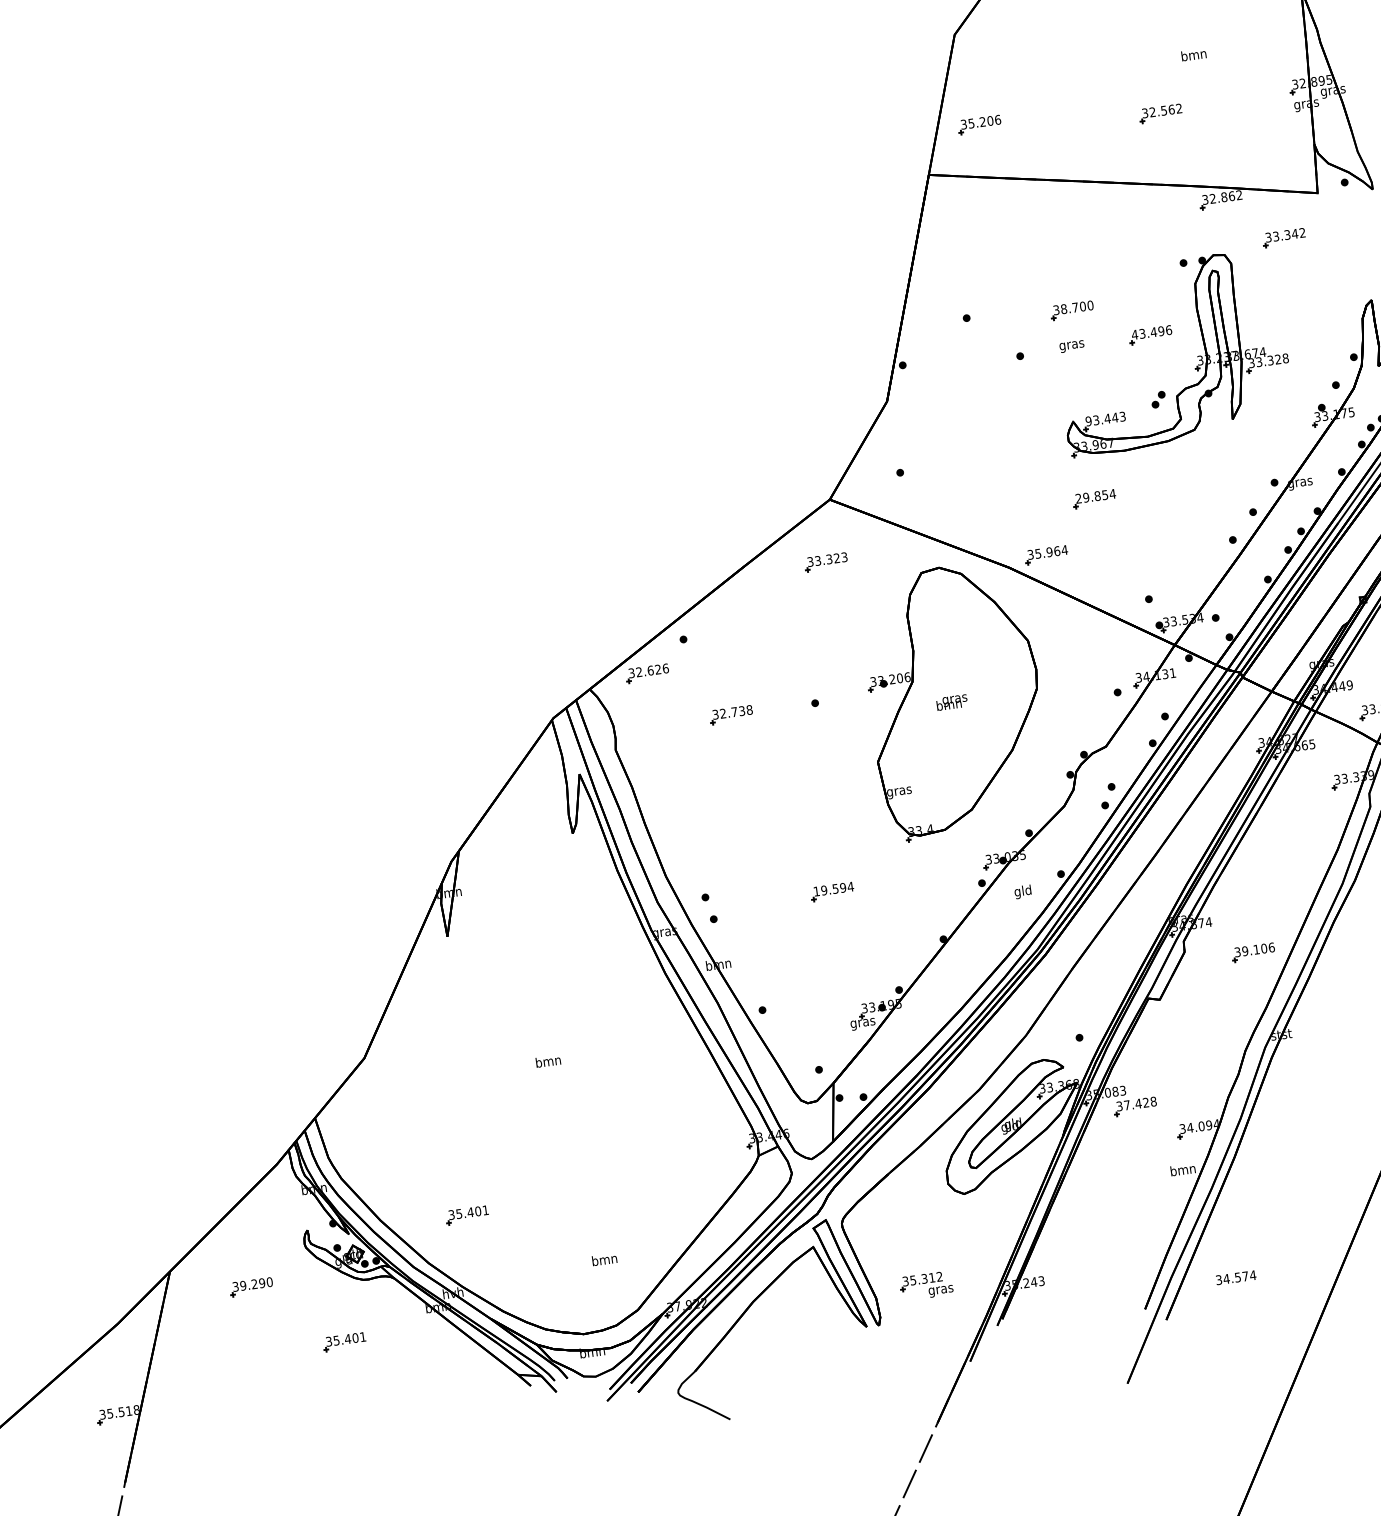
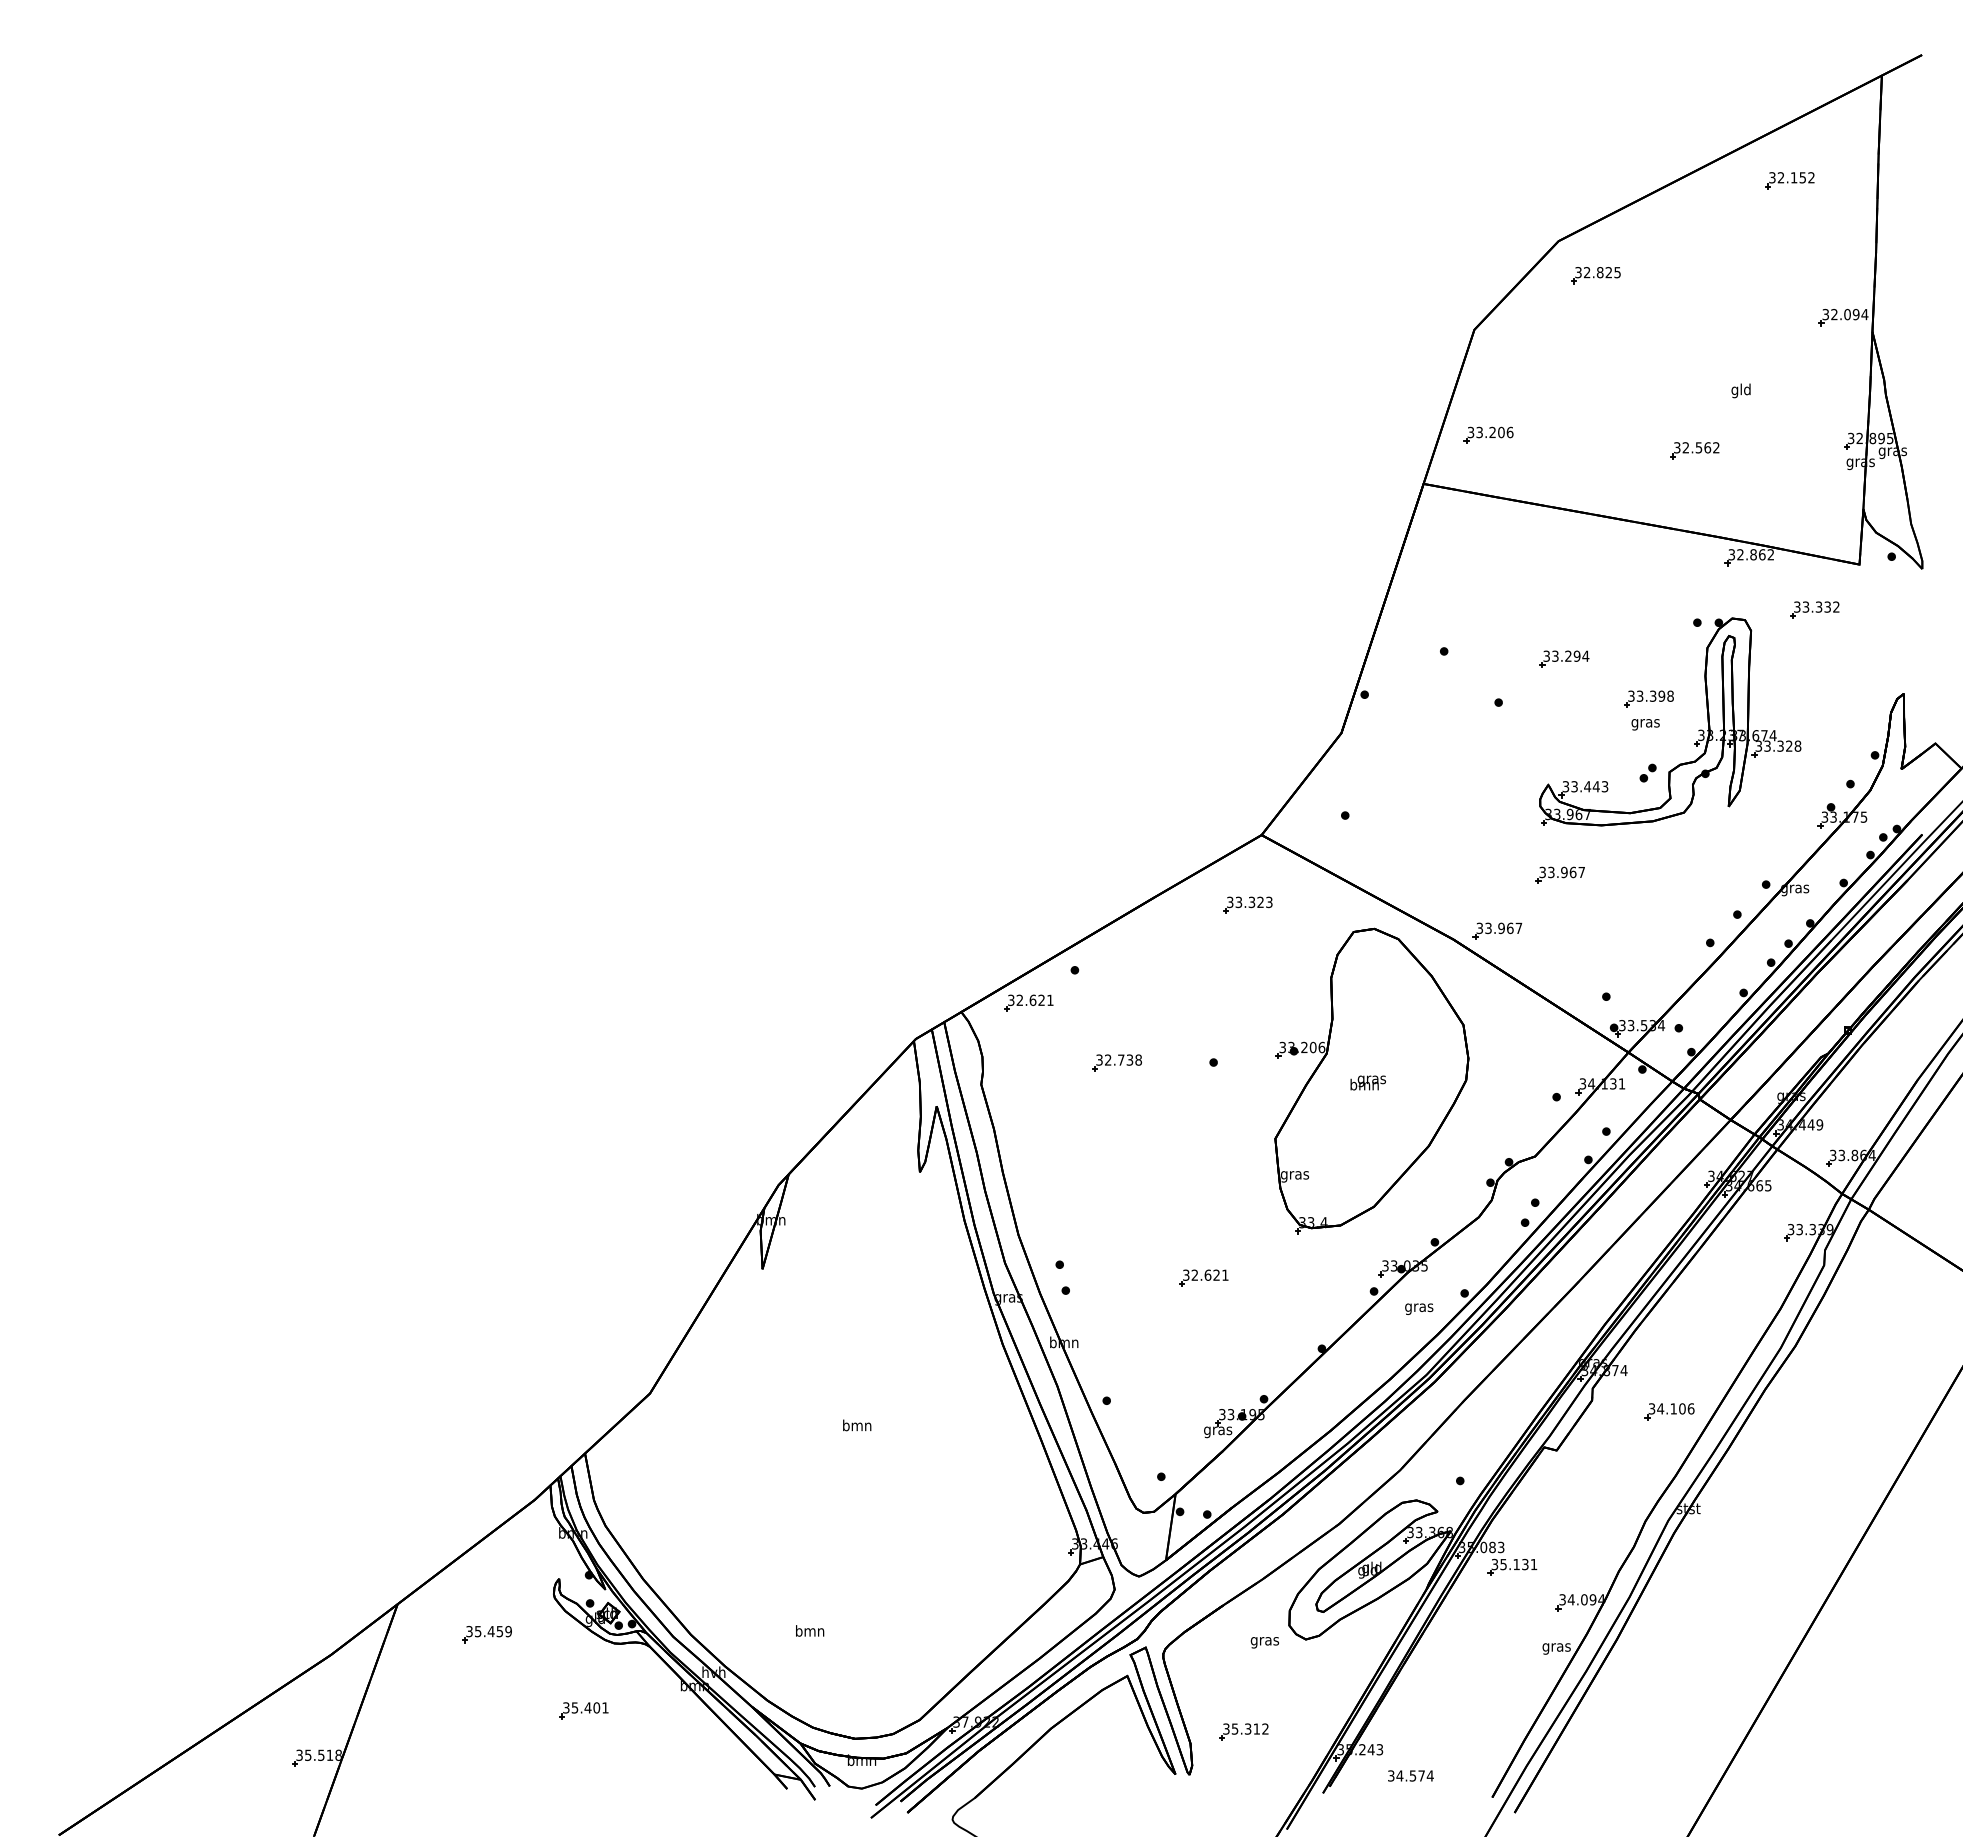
text: (1194, 55) -> (1741, 390), bmn -> gld
text: (971, 122) -> (1479, 431), 35.206 -> 33.206
text: (1294, 233) -> (1827, 606), 33.342 -> 33.332
text: (1077, 306) -> (1570, 655), 38.700 -> 33.294
text: (1151, 331) -> (1650, 695), 43.496 -> 33.398
text: (1071, 346) -> (1645, 724), moved
text: (1088, 421) -> (1565, 786), 93.443 -> 33.443
text: (1095, 496) -> (1562, 872), 29.854 -> 33.967
text: (1051, 551) -> (1503, 927), 35.964 -> 33.967
text: (665, 667) -> (1050, 999), 32.626 -> 32.621
text: (833, 888) -> (1205, 1274), 19.594 -> 32.621
text: (1023, 891) -> (1419, 1307), gld -> gras
text: (1245, 950) -> (1660, 1408), 39.106 -> 34.106
text: (1140, 1103) -> (1518, 1564), 37.428 -> 35.131
text: (1183, 1171) -> (1556, 1647), bmn -> gras
part: (466, 1215) -> (741, 1586), removed
text: (605, 1259) -> (810, 1630), moved
text: (1235, 1277) -> (1410, 1775), moved
text: (255, 1284) -> (492, 1631), 39.290 -> 35.459
text: (940, 1291) -> (1264, 1642), moved

